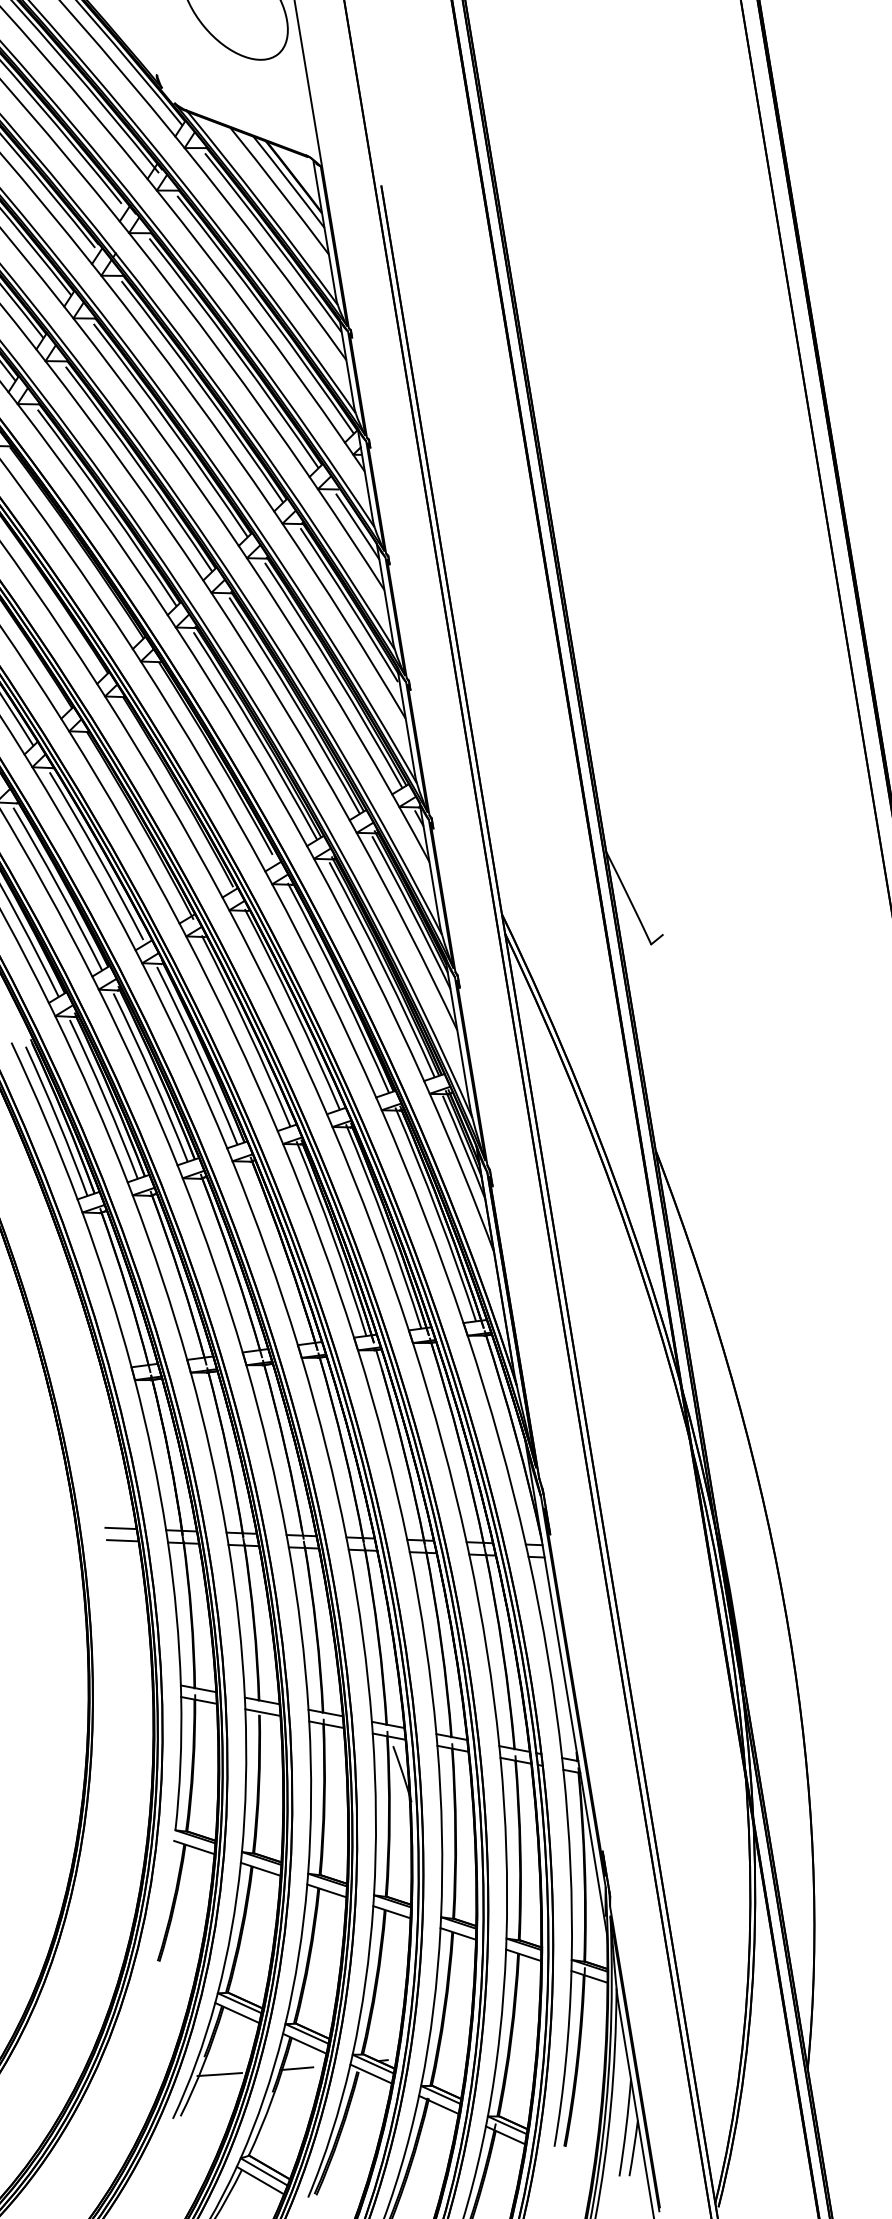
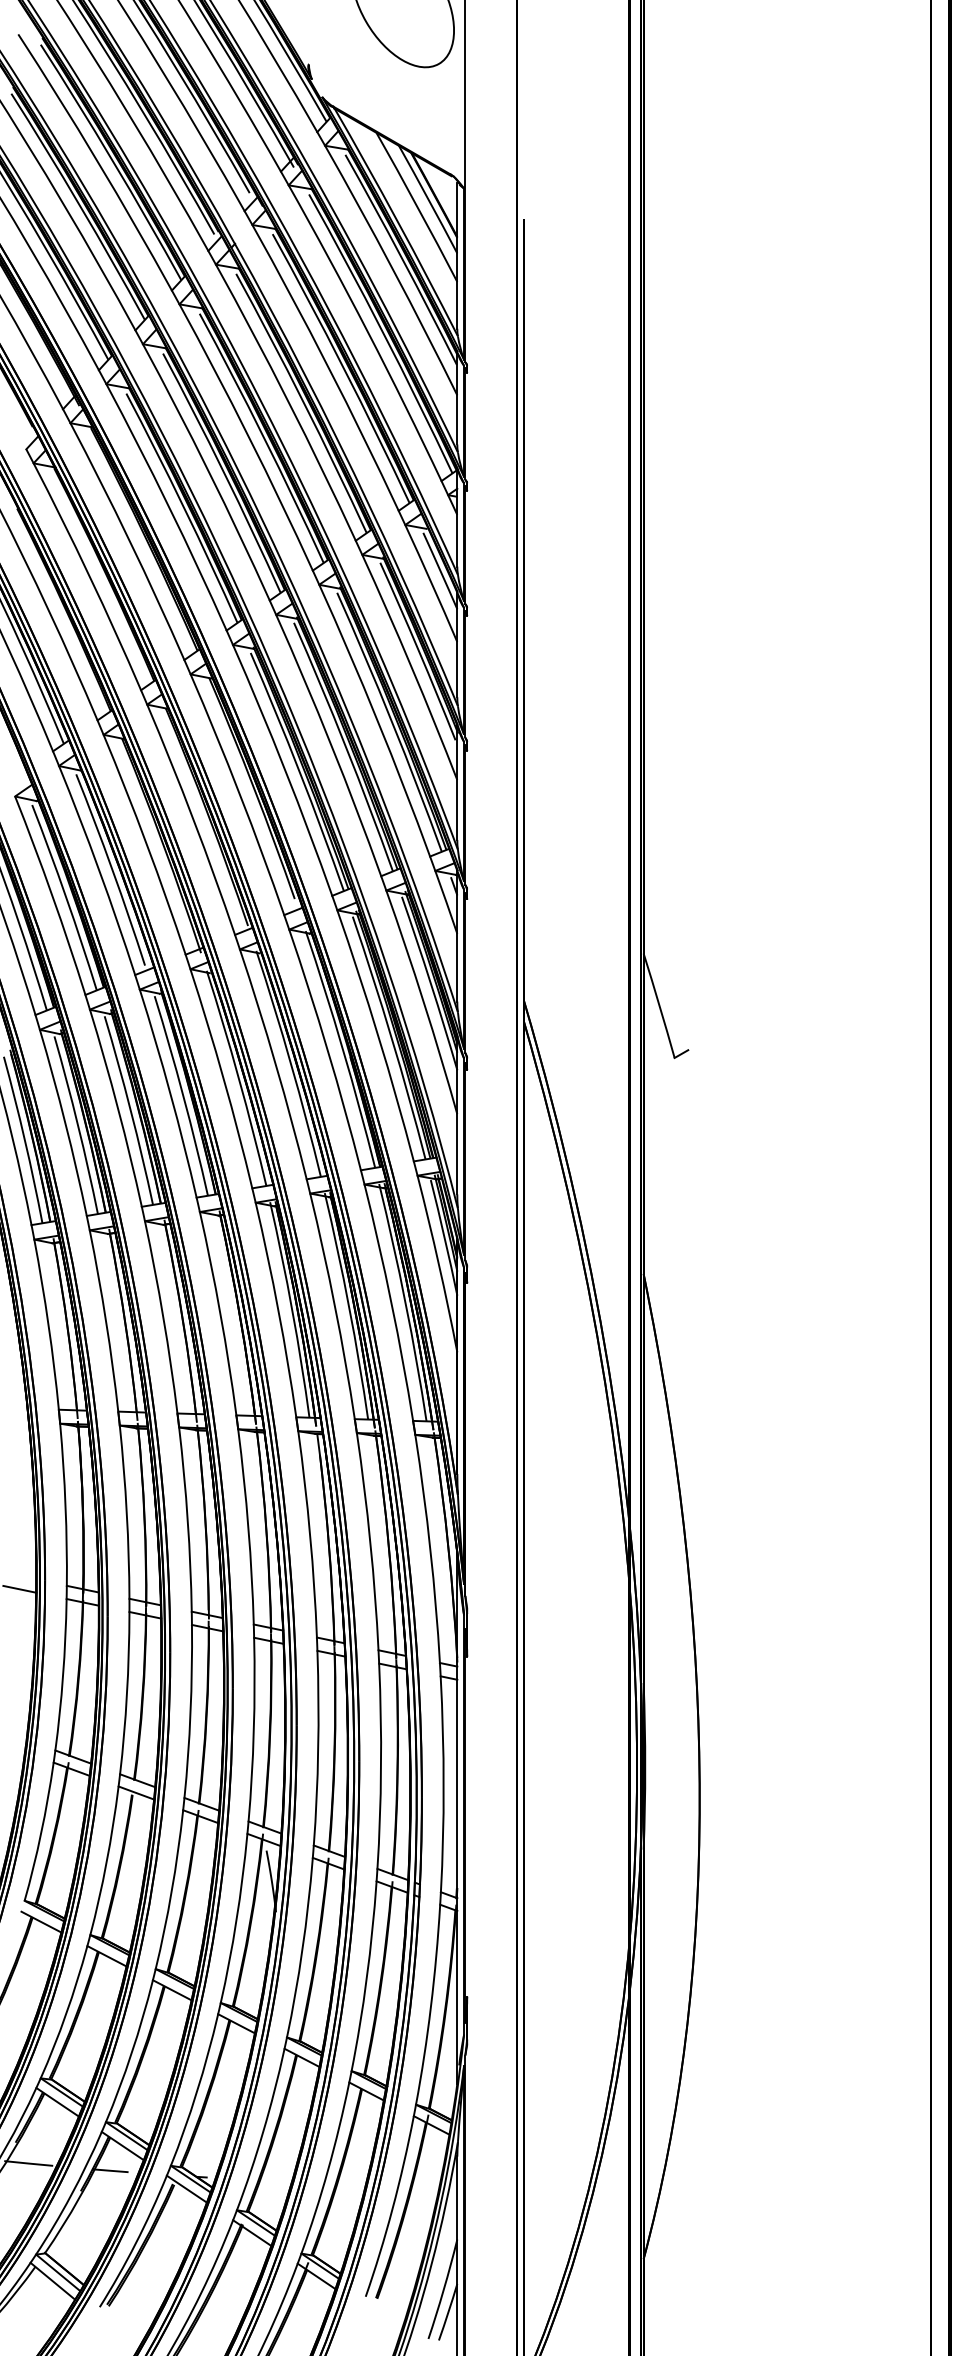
line: (120, 1527) -> (19, 1575), removed

